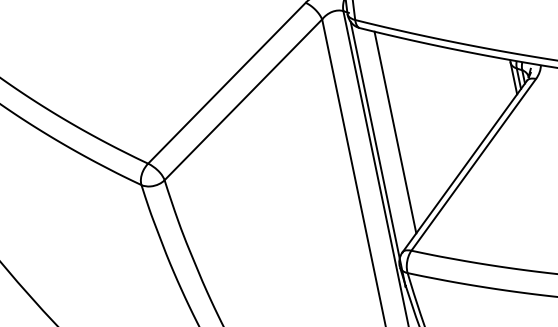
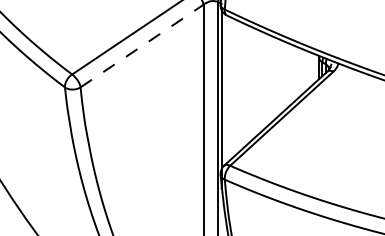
line: (243, 98) -> (142, 45), solid -> dashed
line: (395, 132) -> (235, 87), removed

